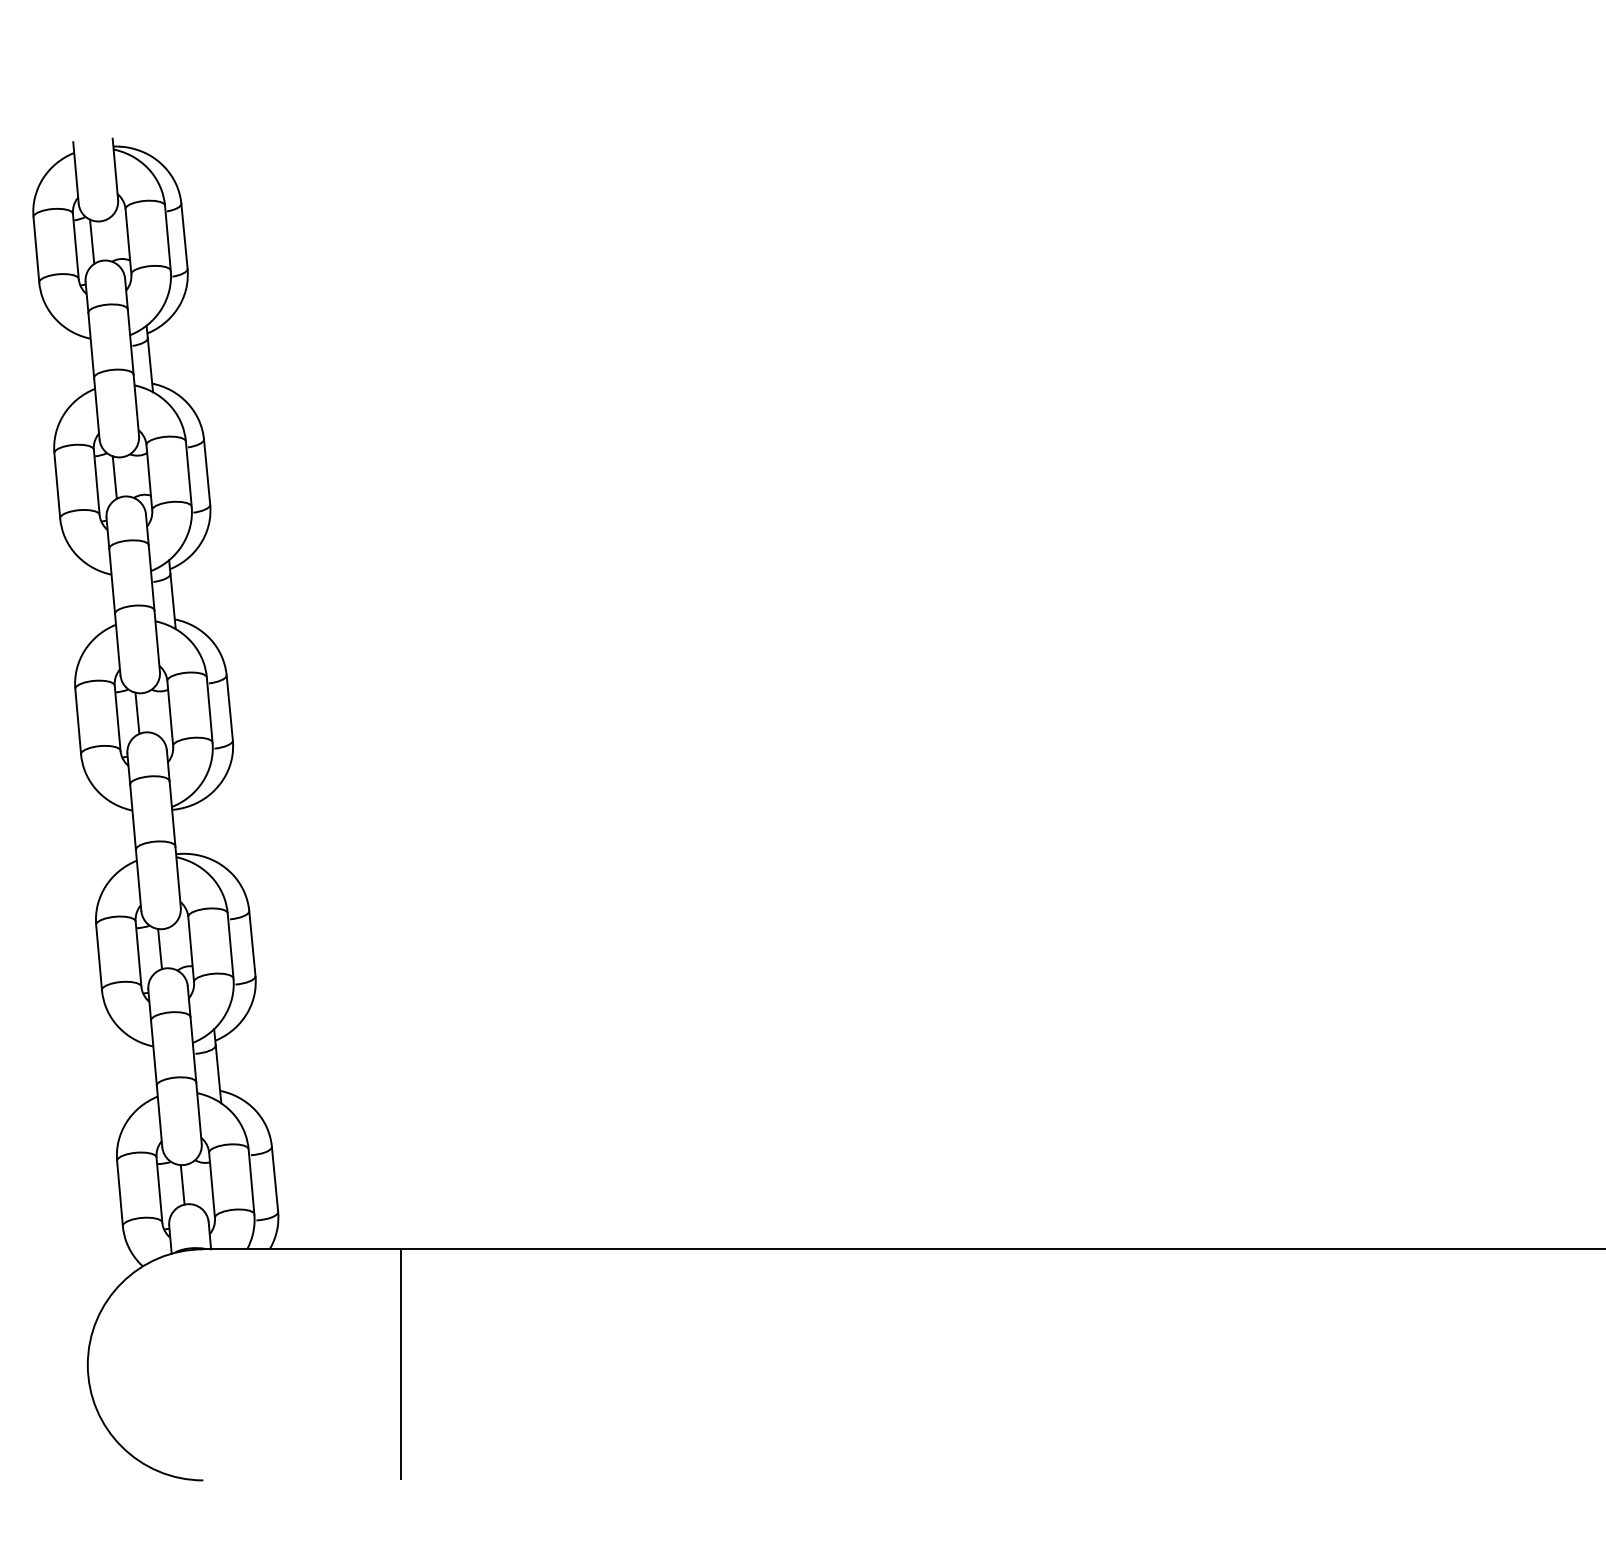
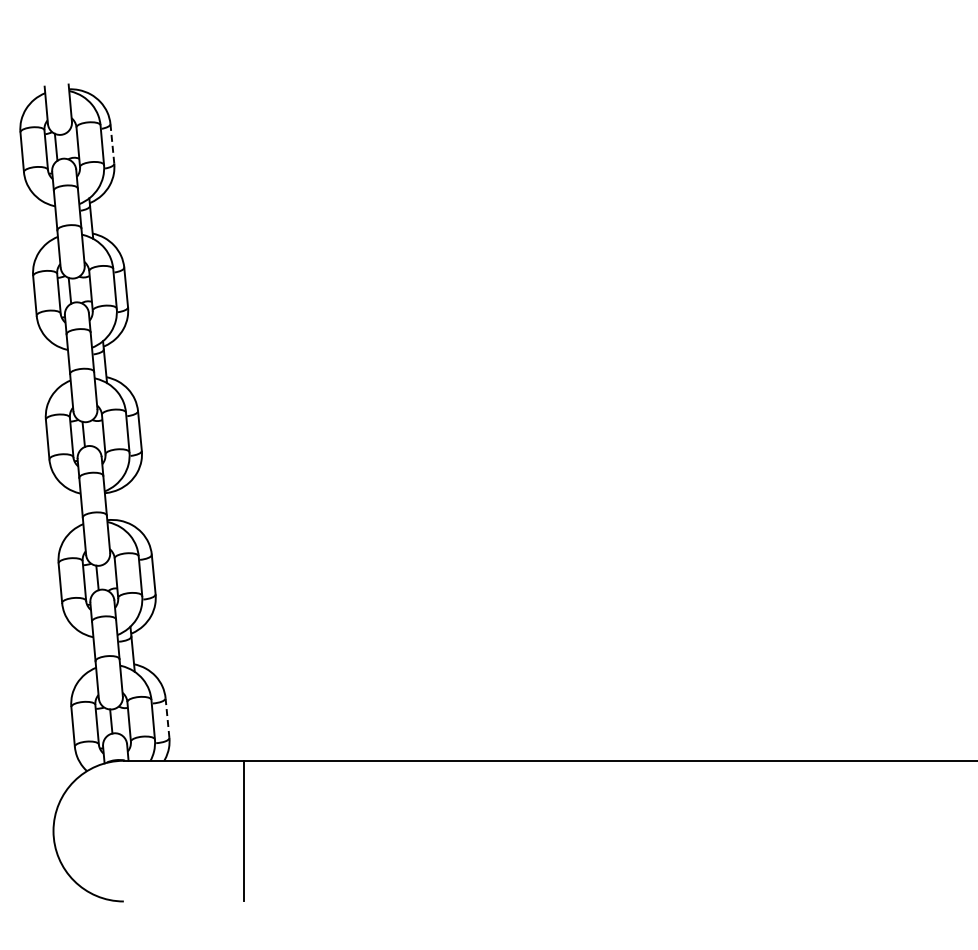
line: (184, 235) -> (112, 143), solid -> dashed
line: (275, 1179) -> (167, 718), solid -> dashed

